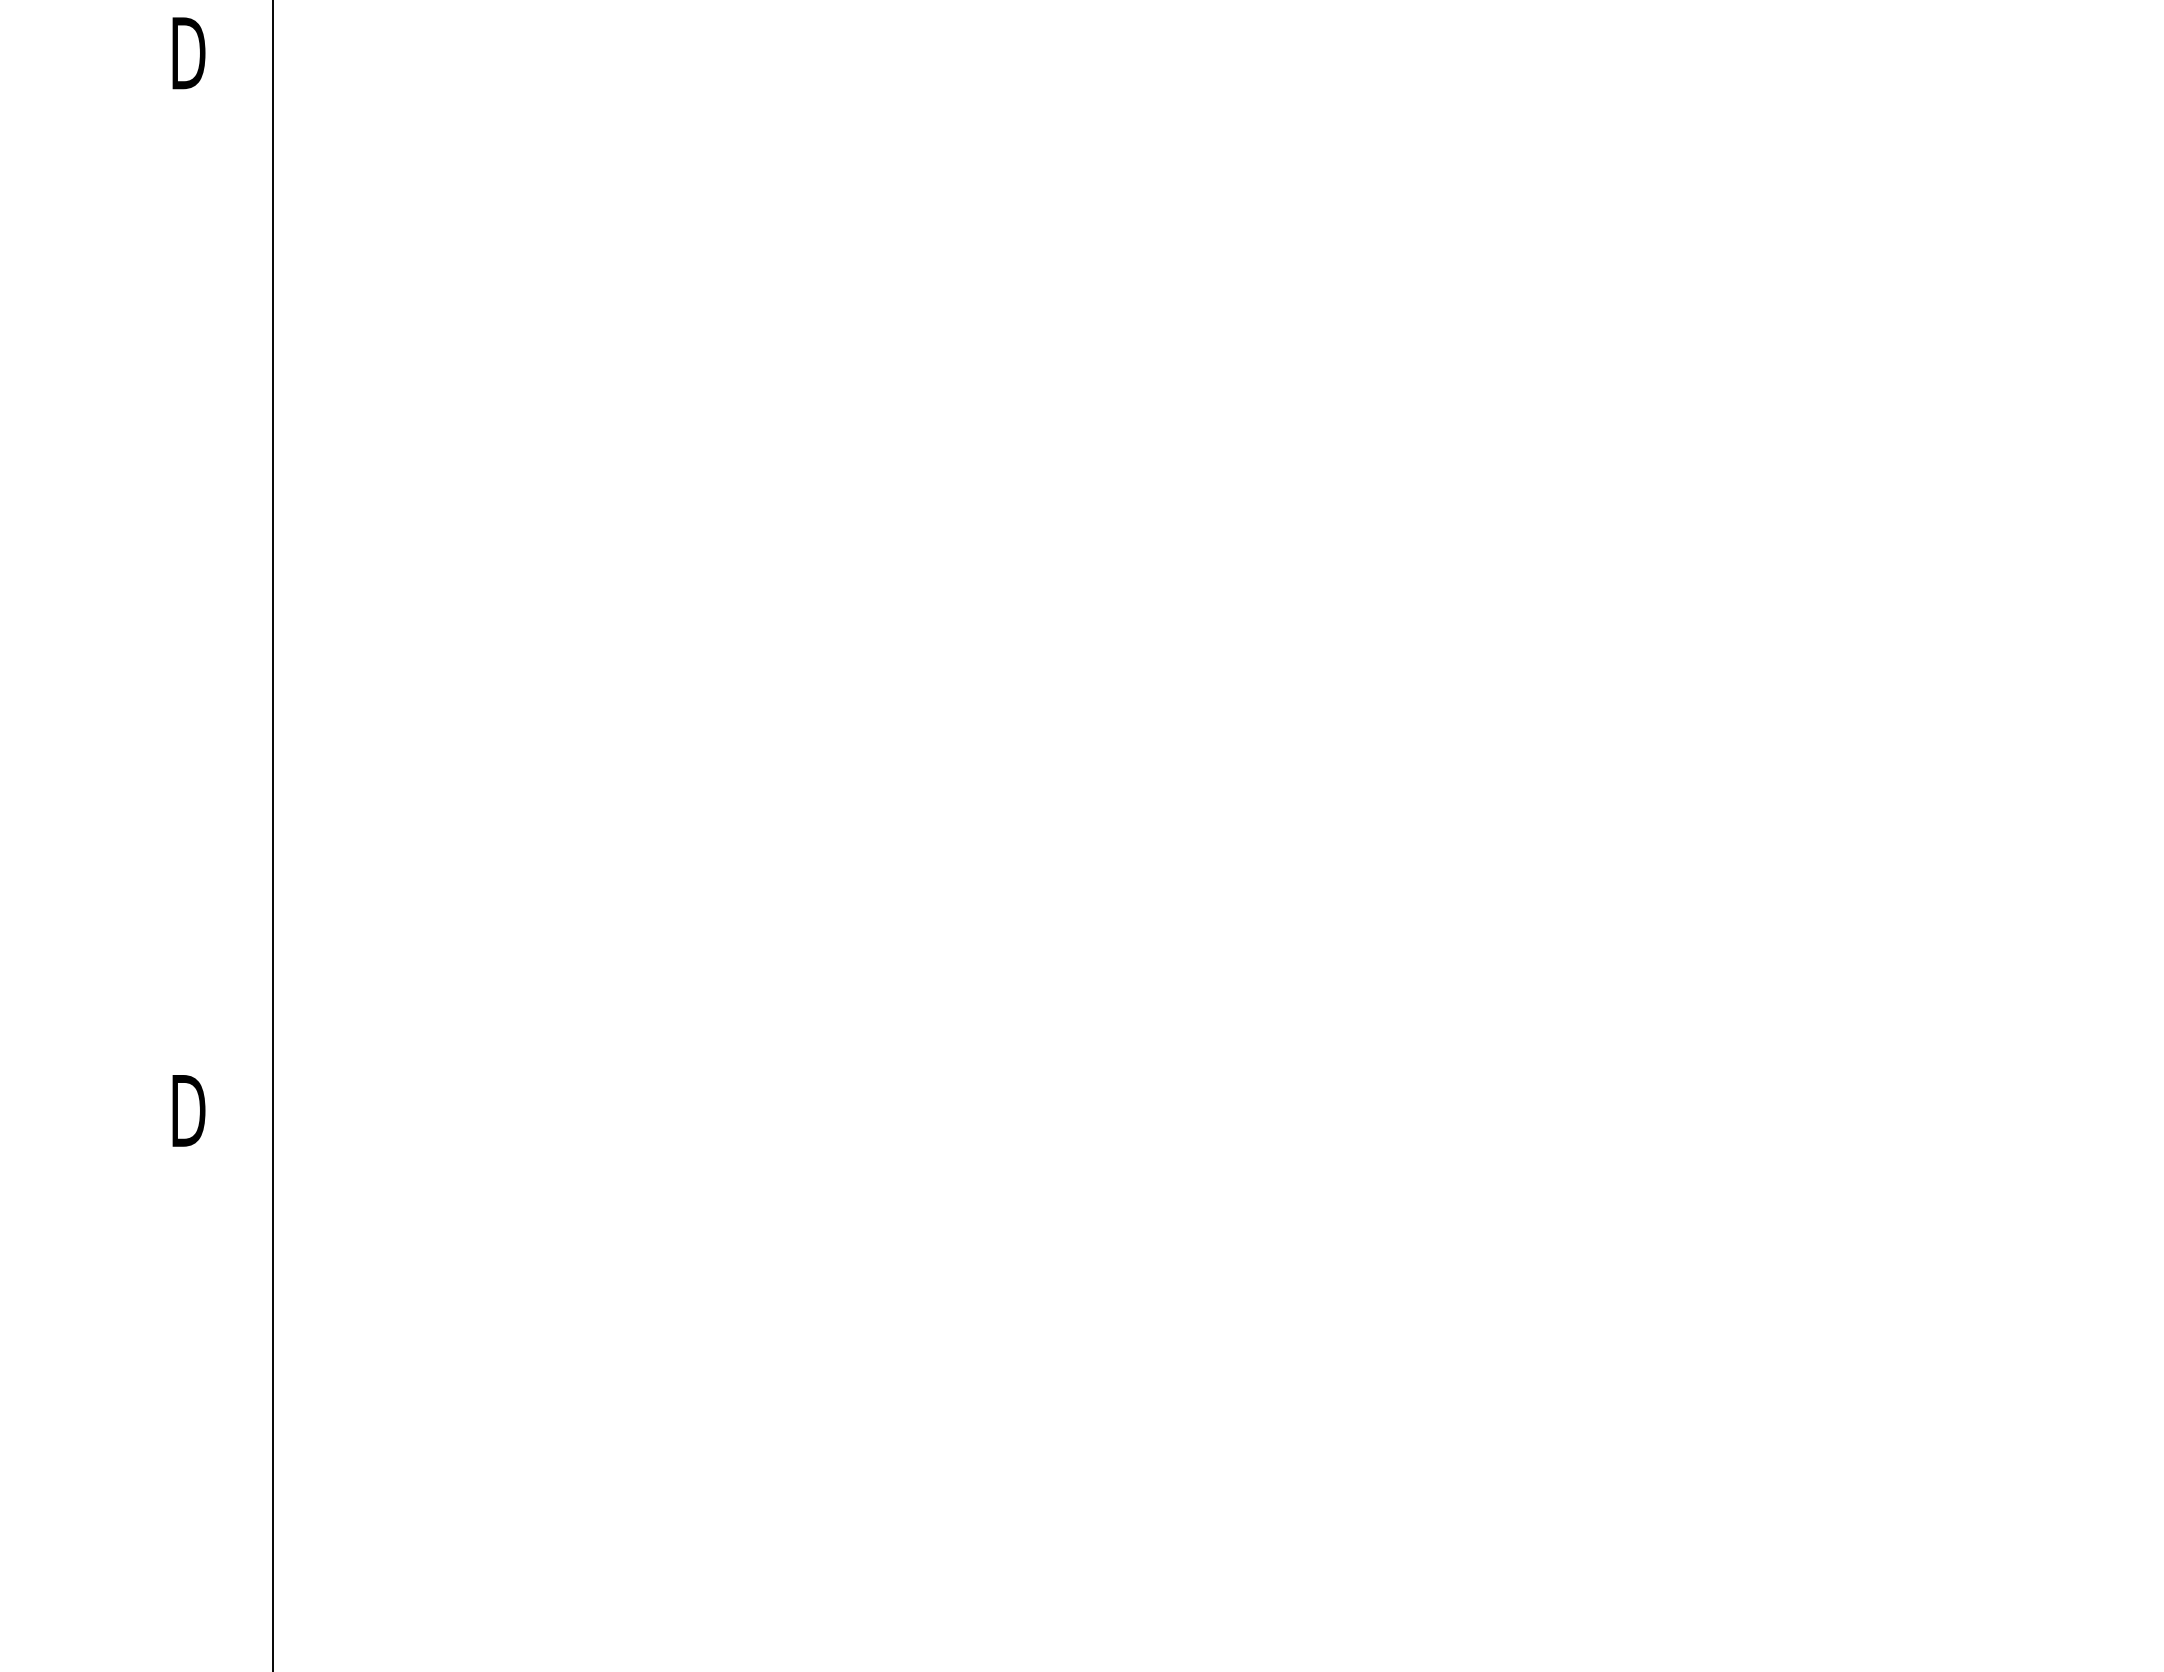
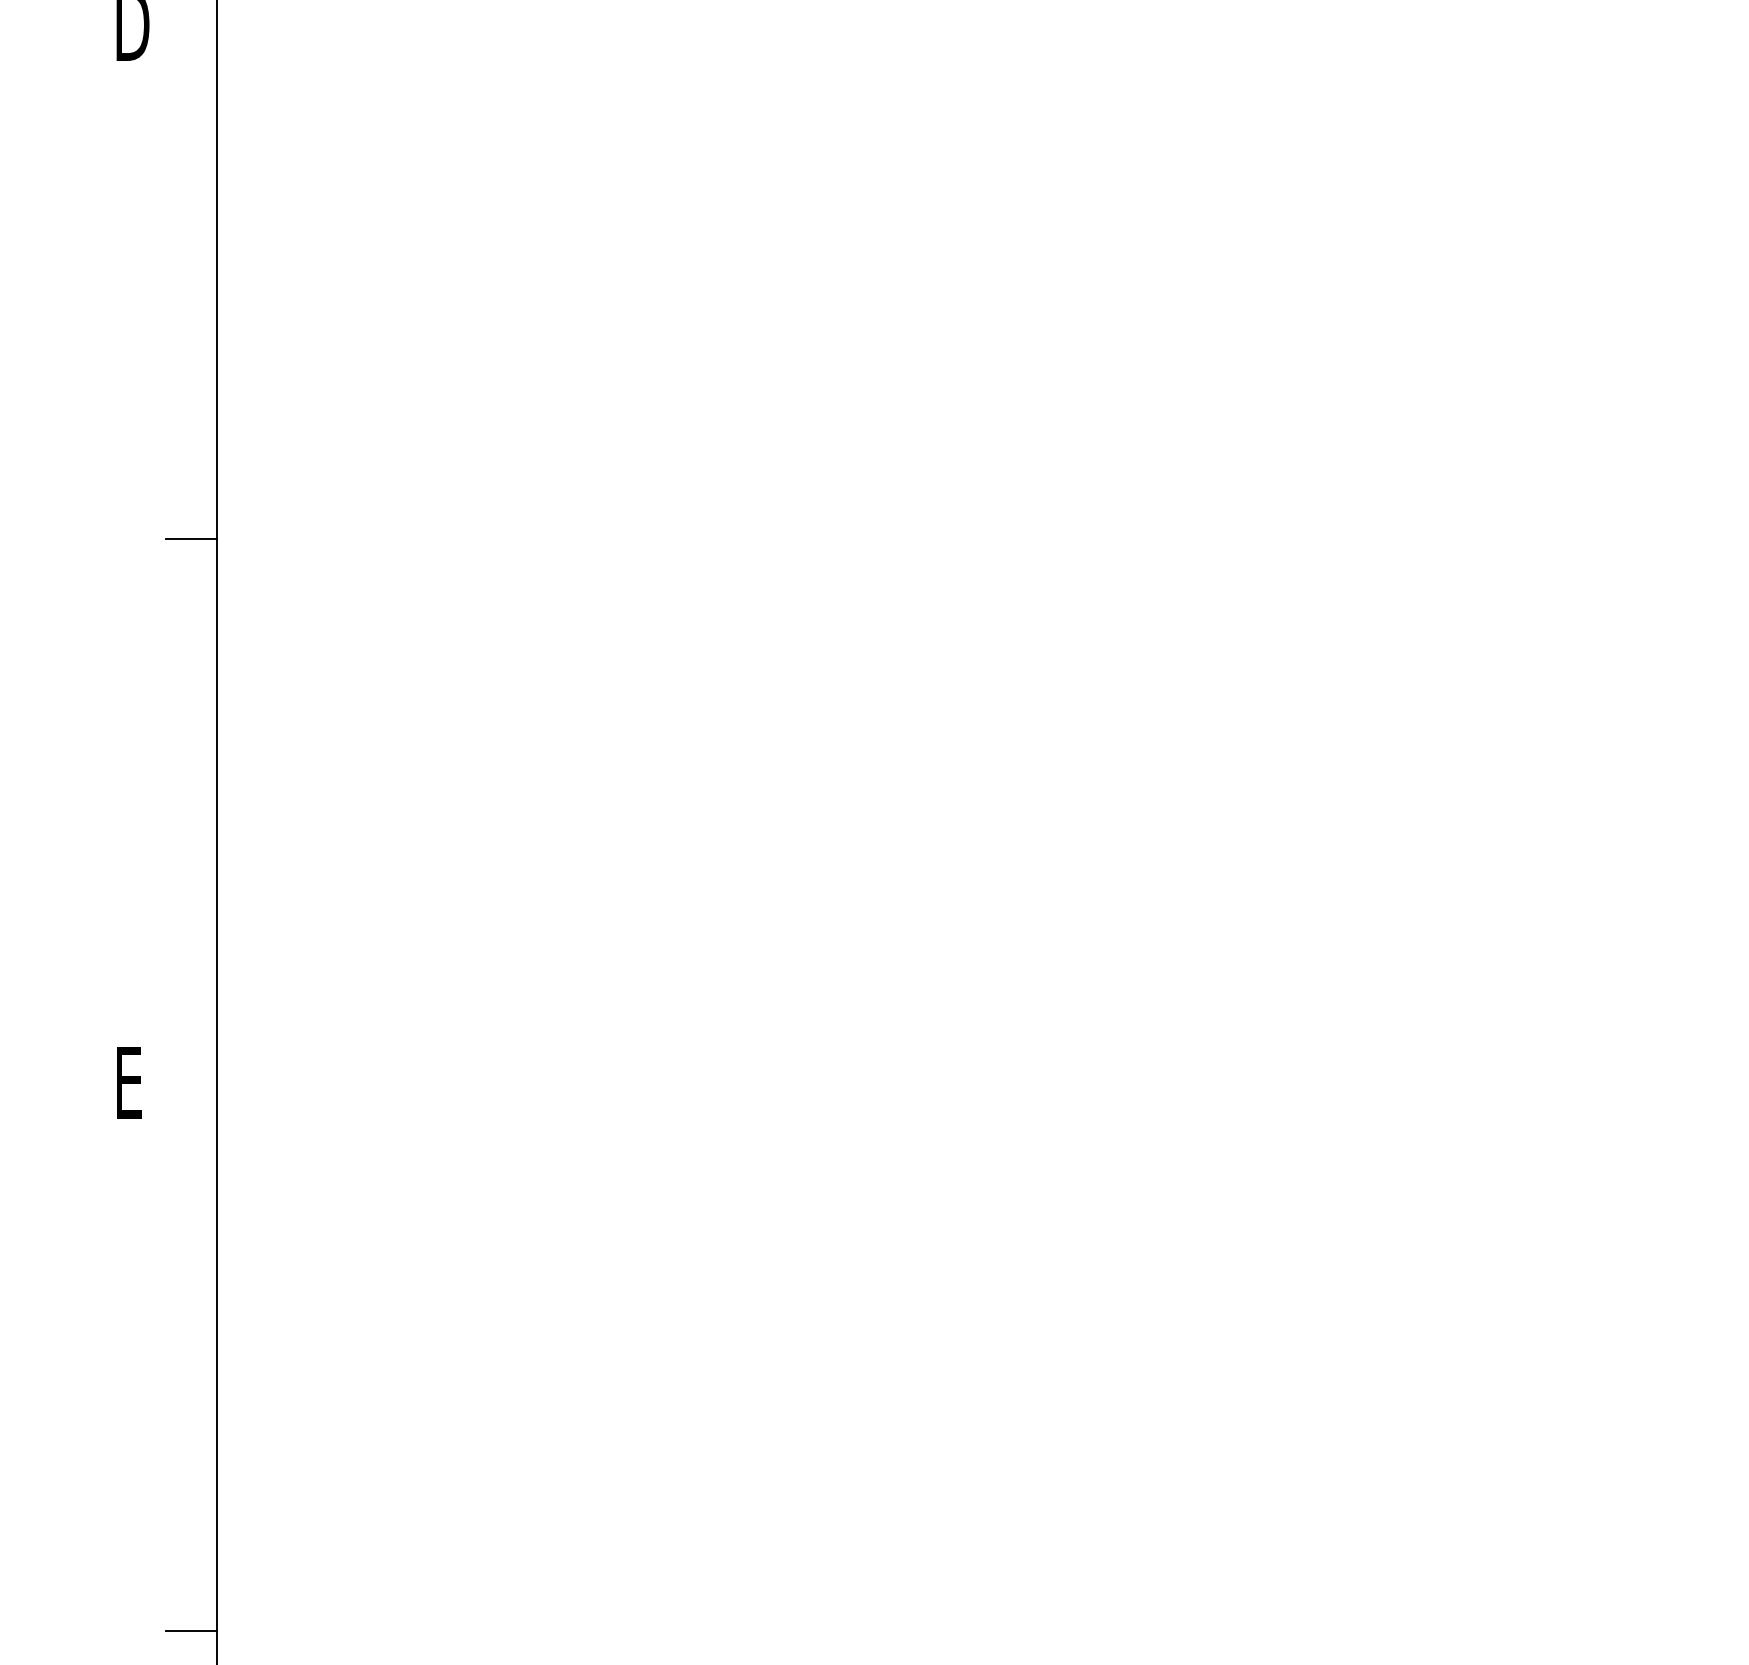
line: (246, 567) -> (190, 539), added
text: (188, 1110) -> (132, 1082), D -> E
line: (246, 1659) -> (190, 1631), added

